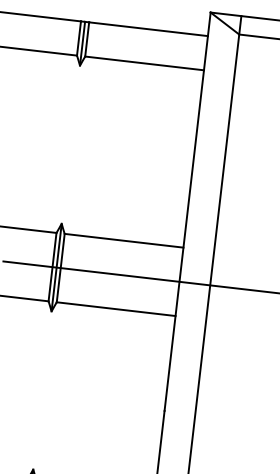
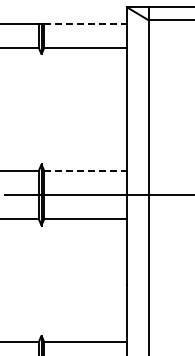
line: (149, 28) -> (86, 23), solid -> dashed
line: (125, 241) -> (86, 171), solid -> dashed

